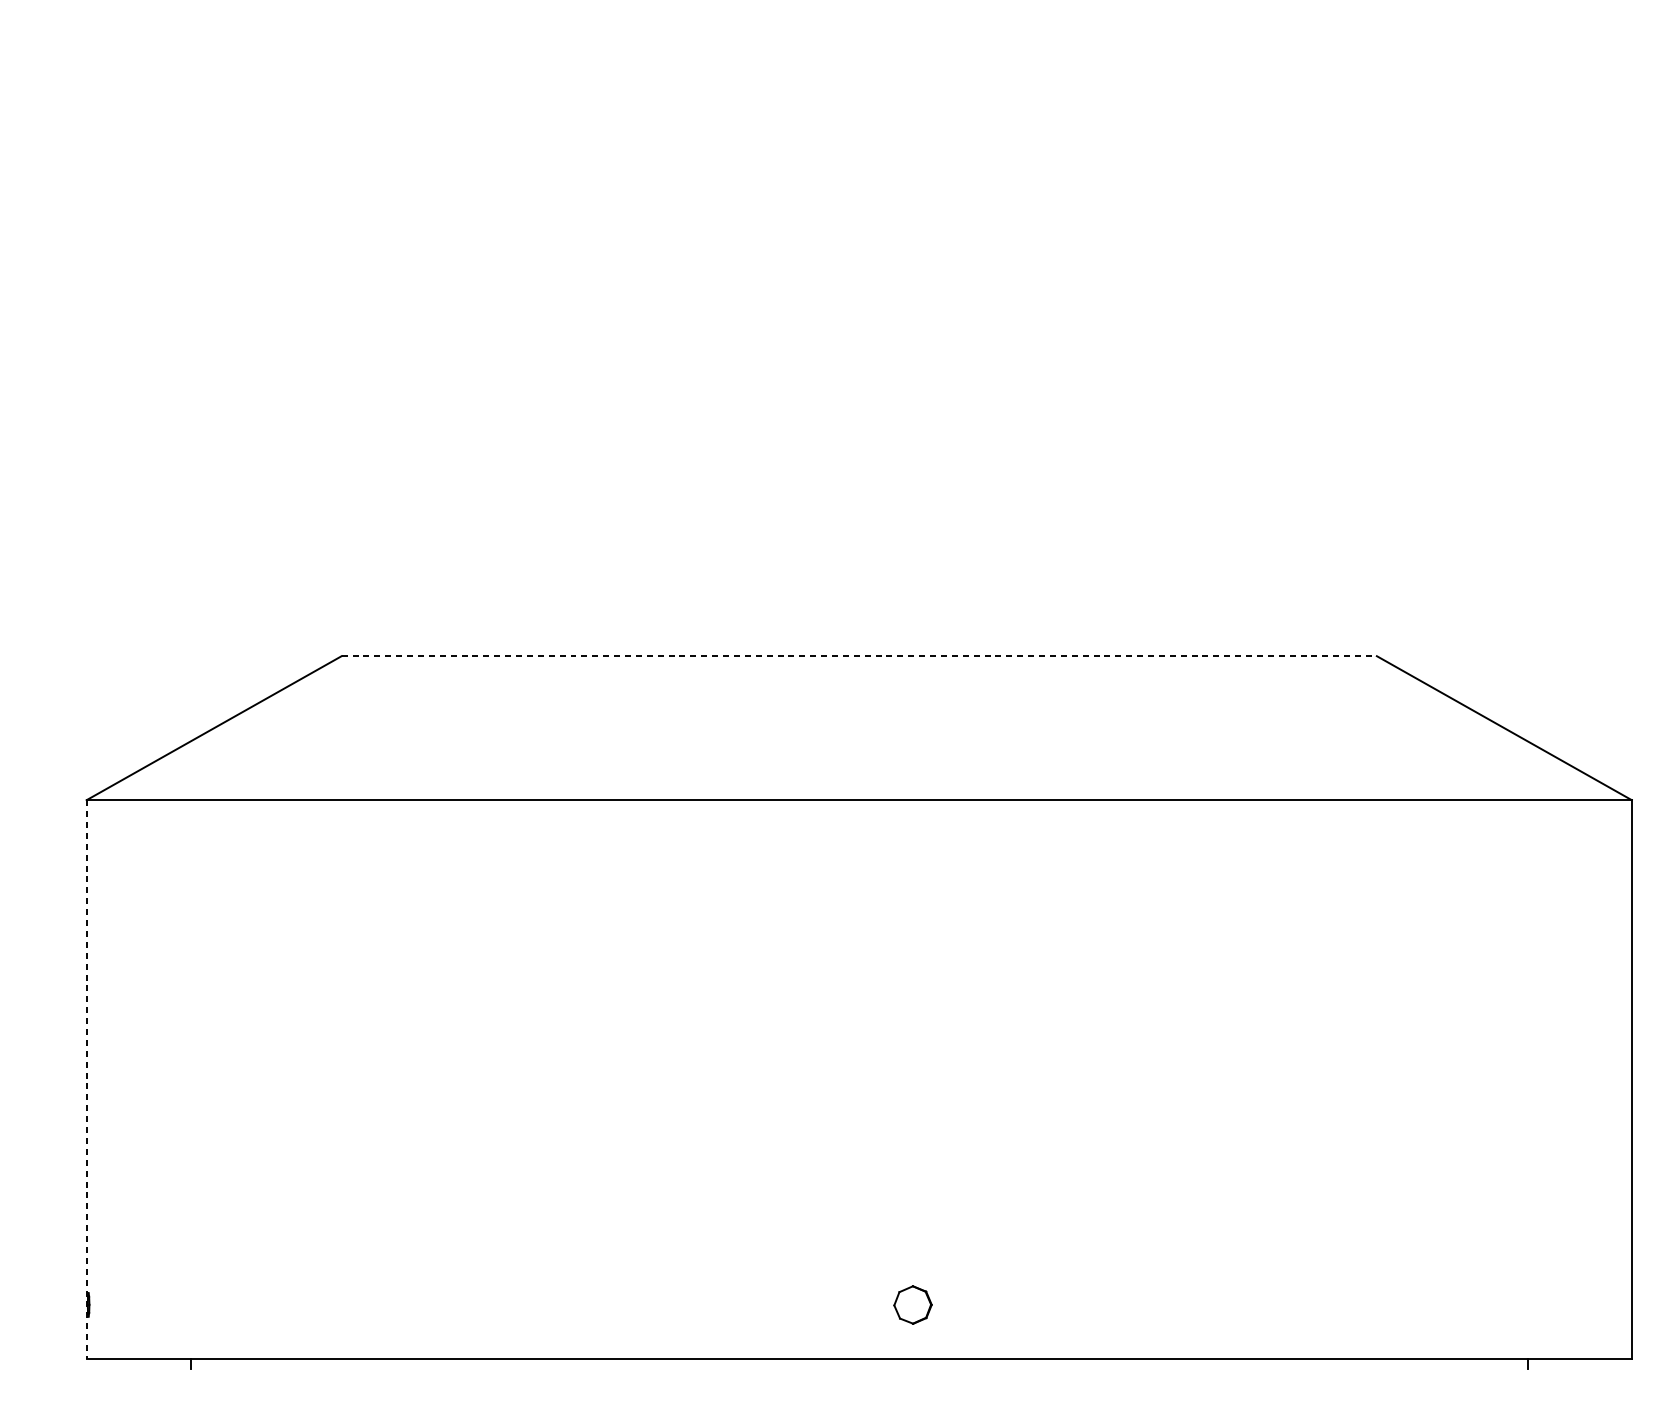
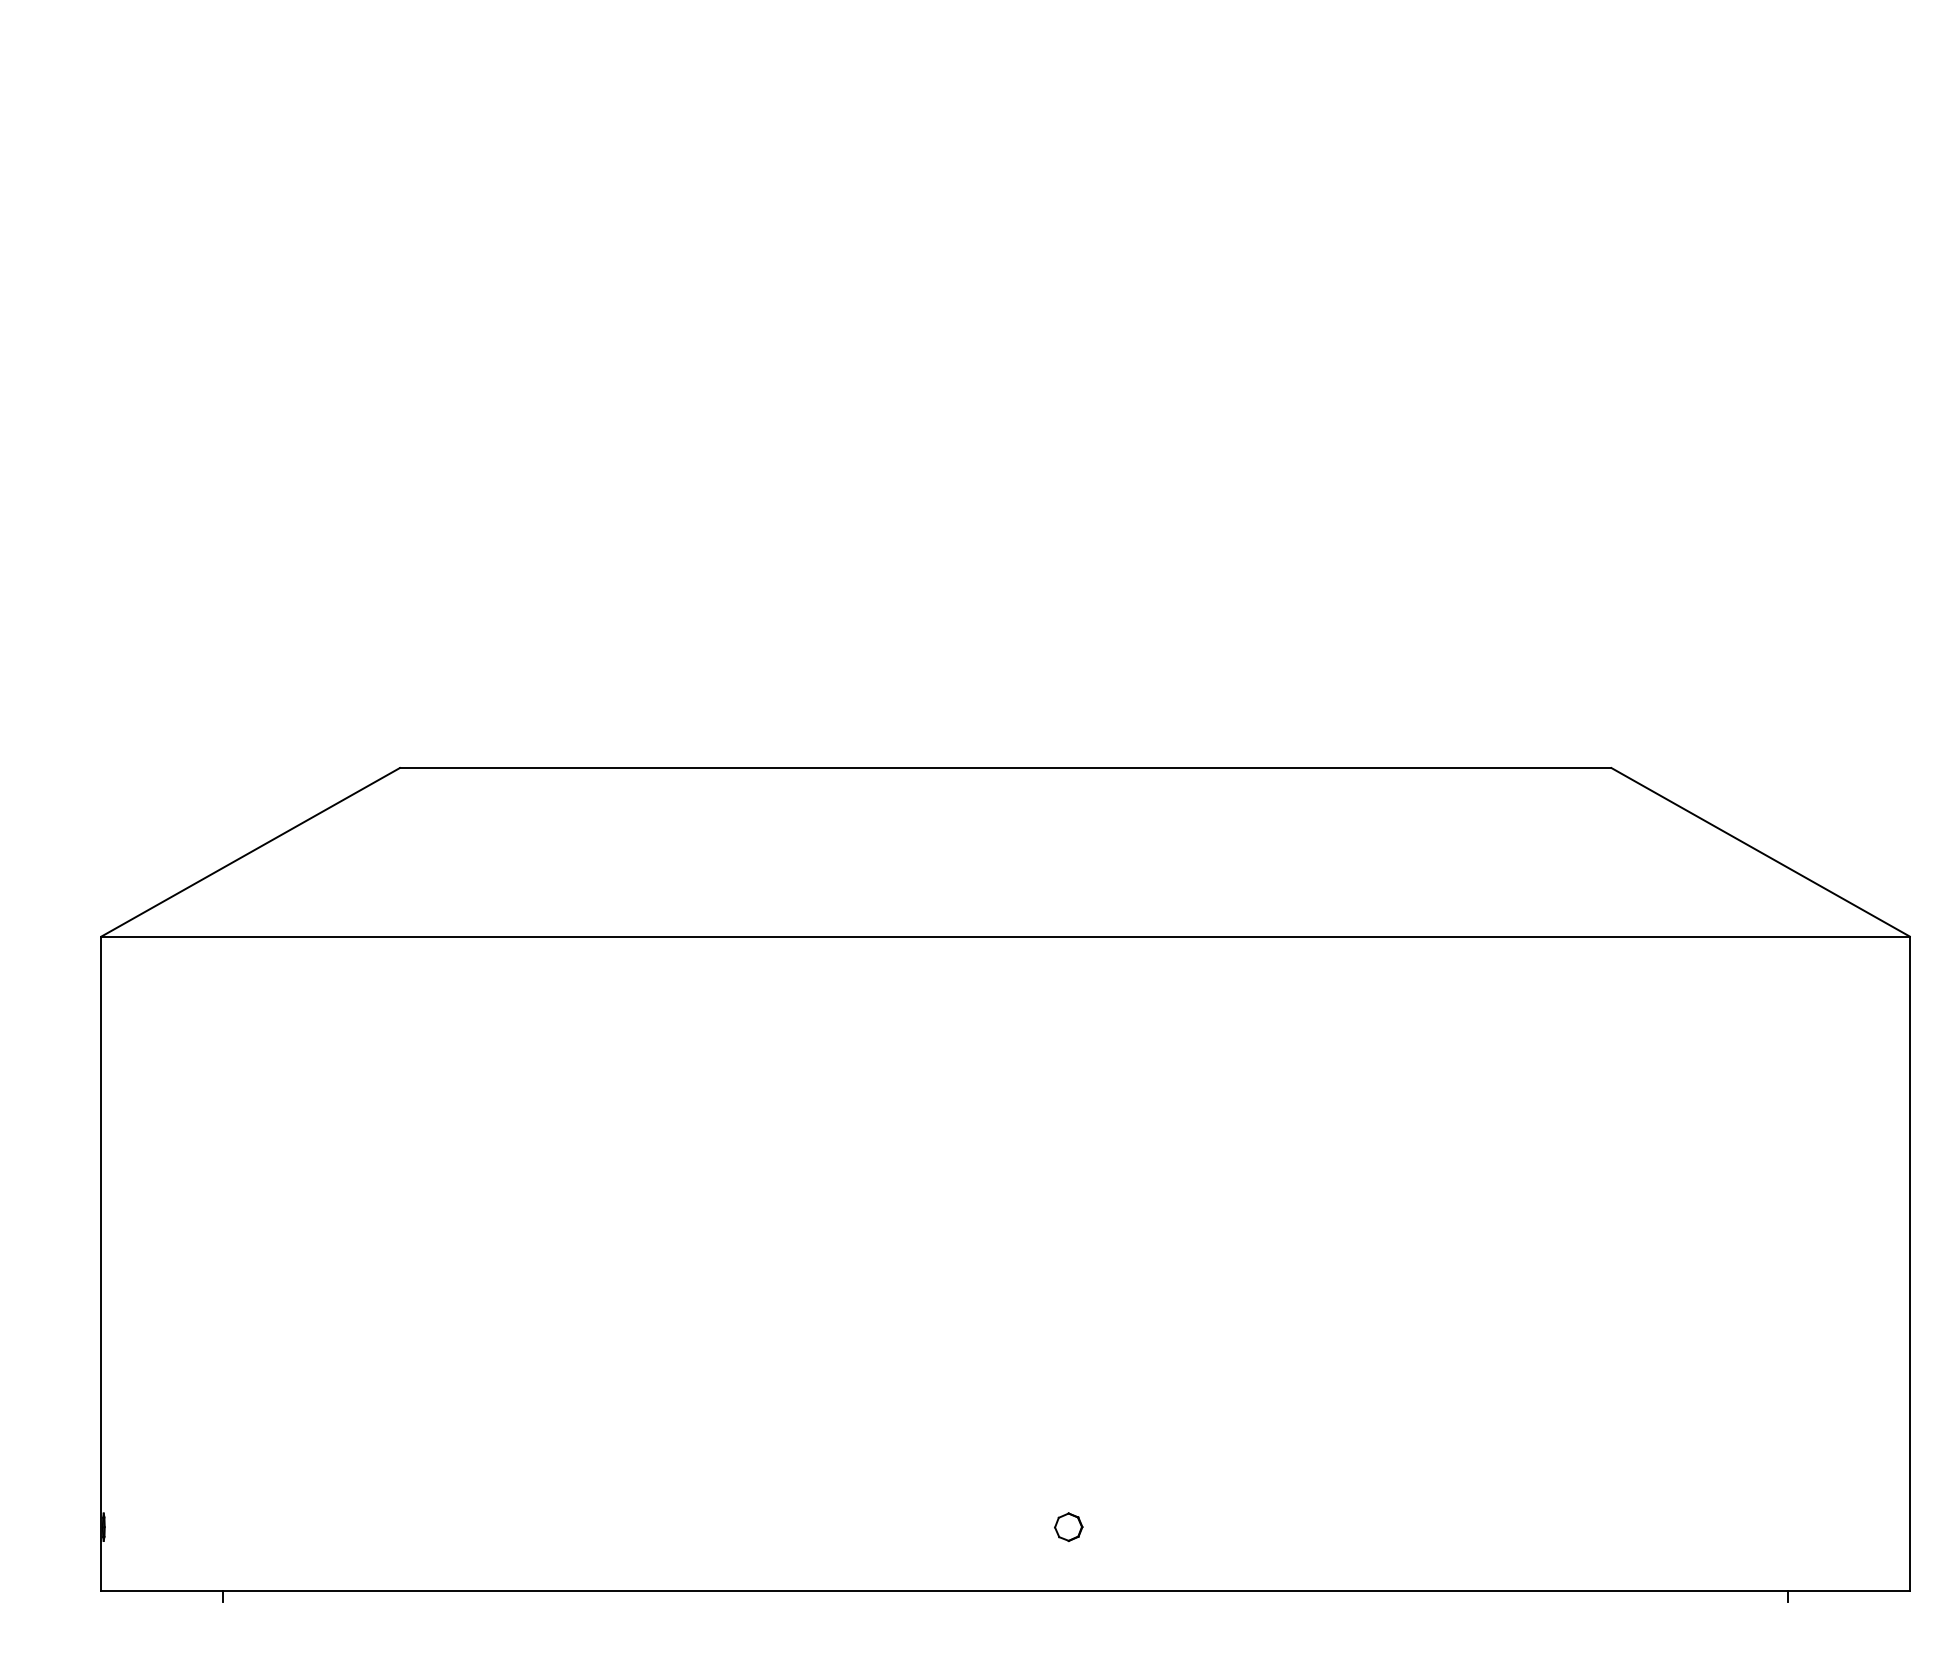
line: (859, 656) -> (1005, 768), dashed -> solid
line: (86, 1079) -> (101, 1263), dashed -> solid
part: (912, 1304) -> (1068, 1526), size x0.62

